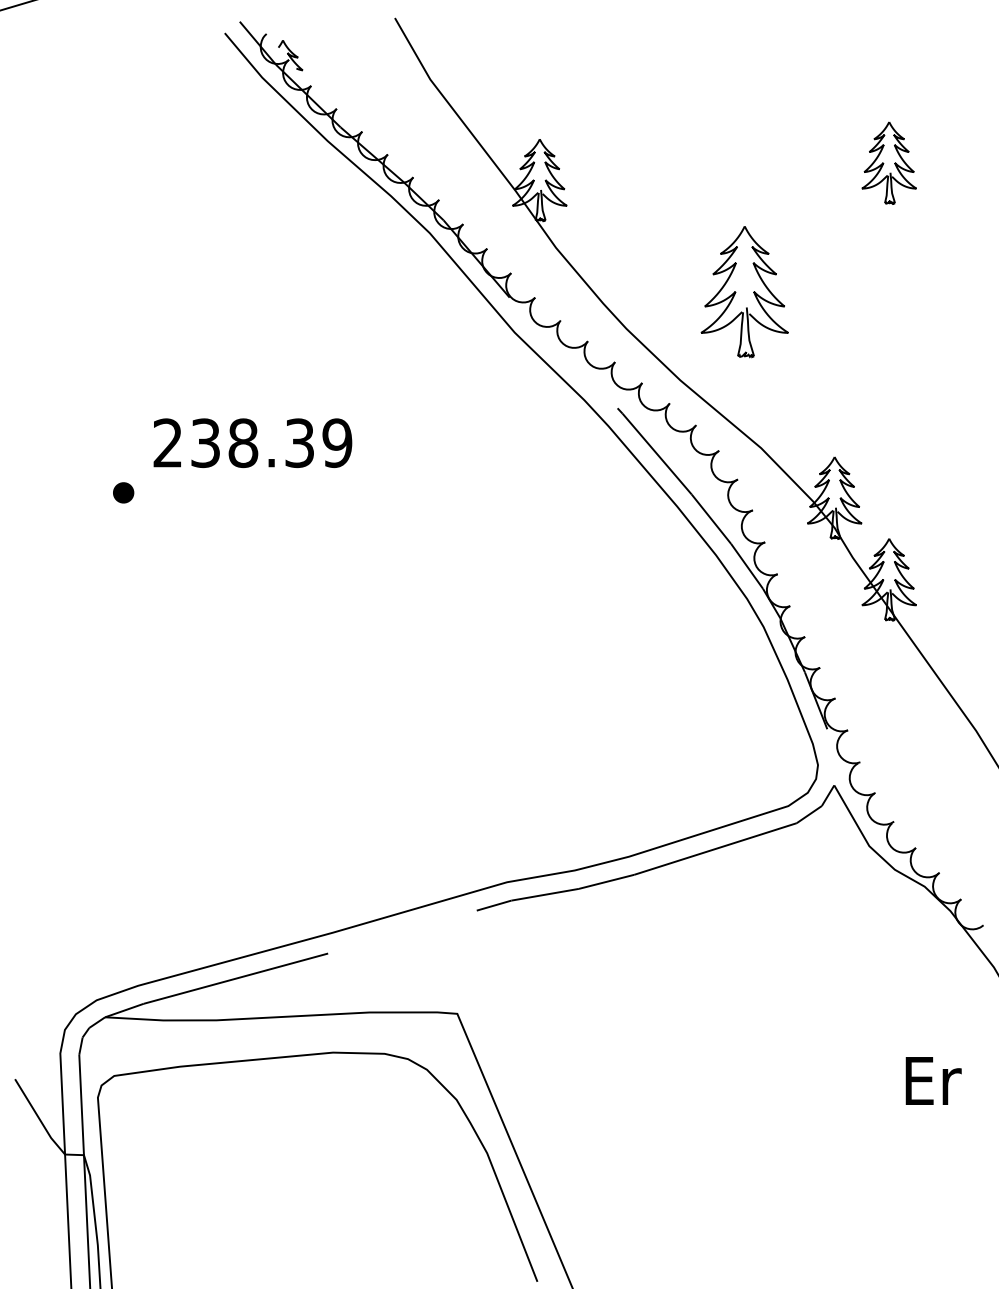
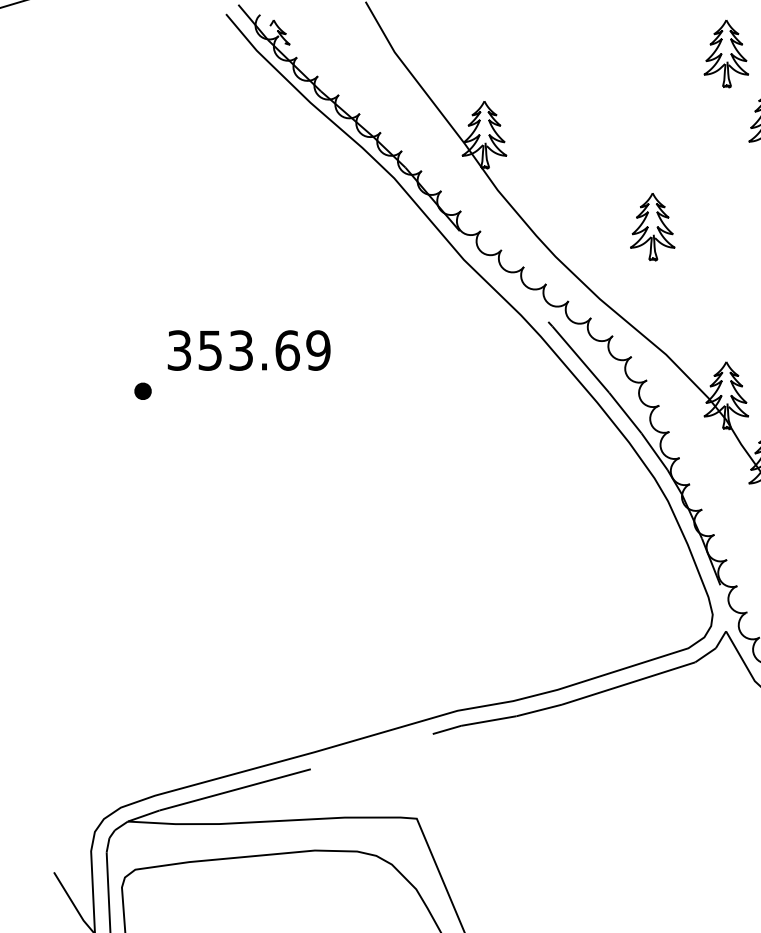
part: (834, 81) -> (726, 53), added
part: (744, 292) -> (652, 226), size x0.62
text: (233, 443) -> (233, 350), 238.39 -> 353.69

